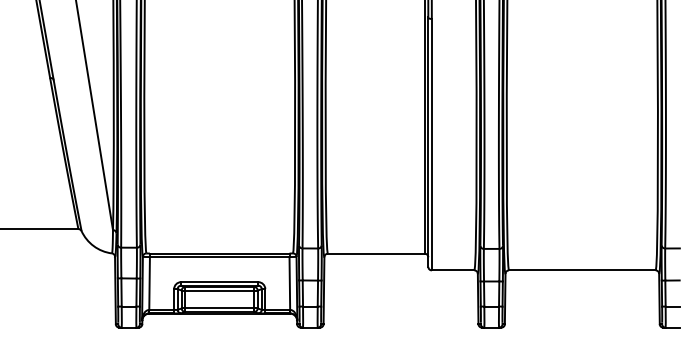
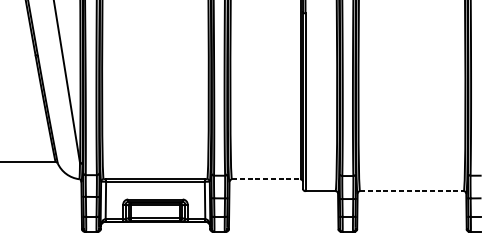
line: (376, 253) -> (266, 179), solid -> dashed
line: (582, 270) -> (412, 191), solid -> dashed

